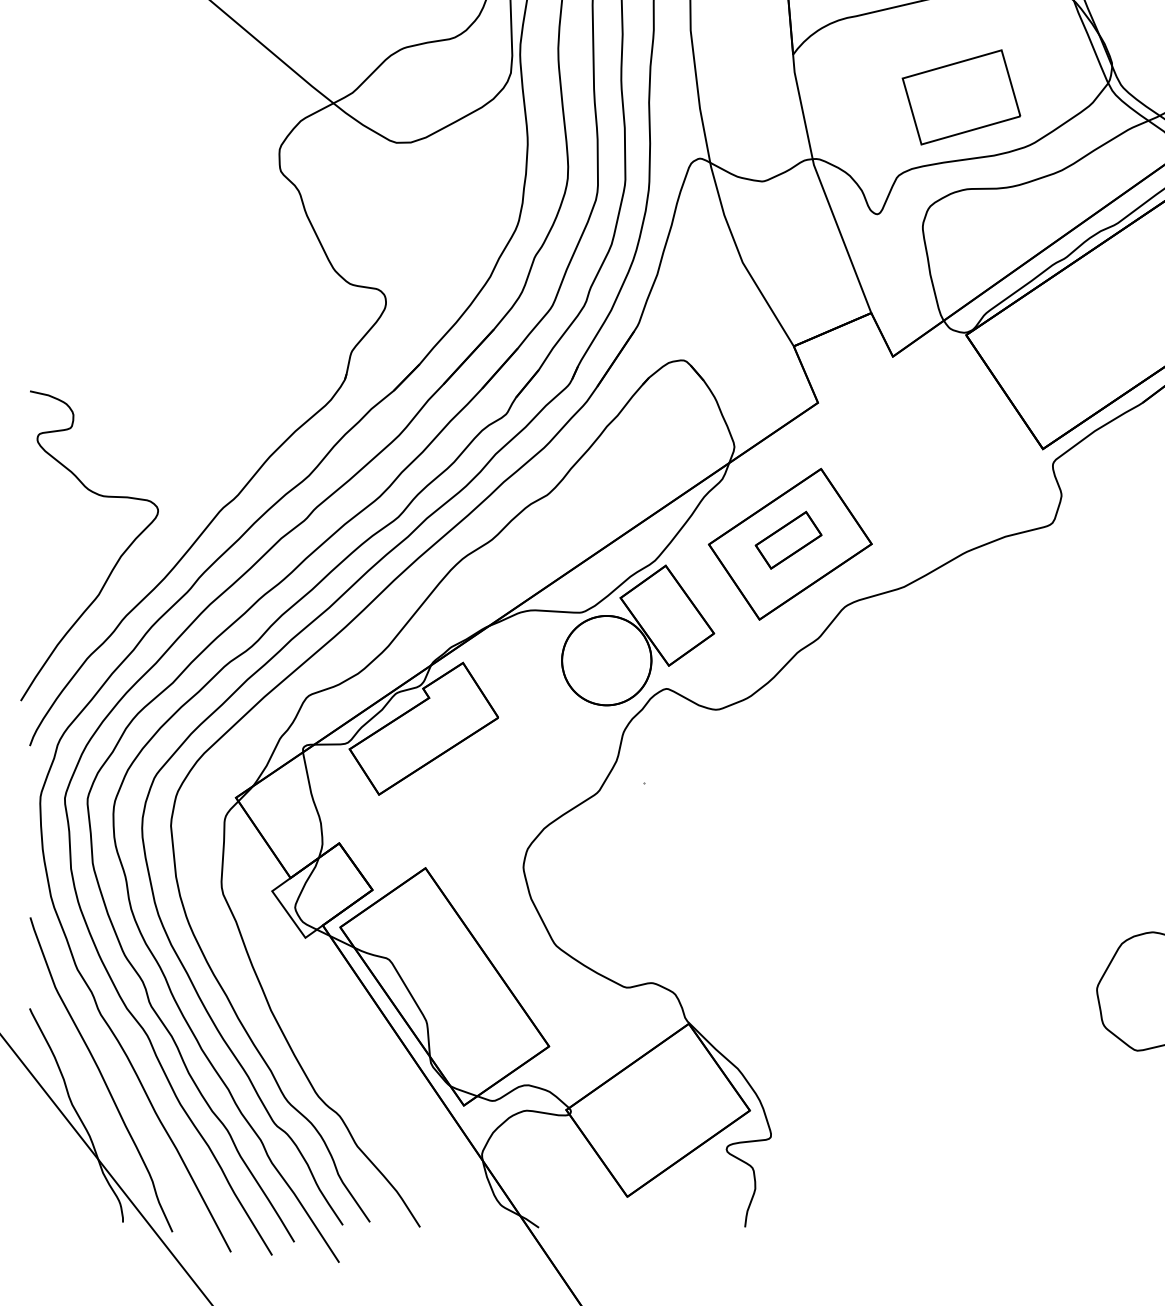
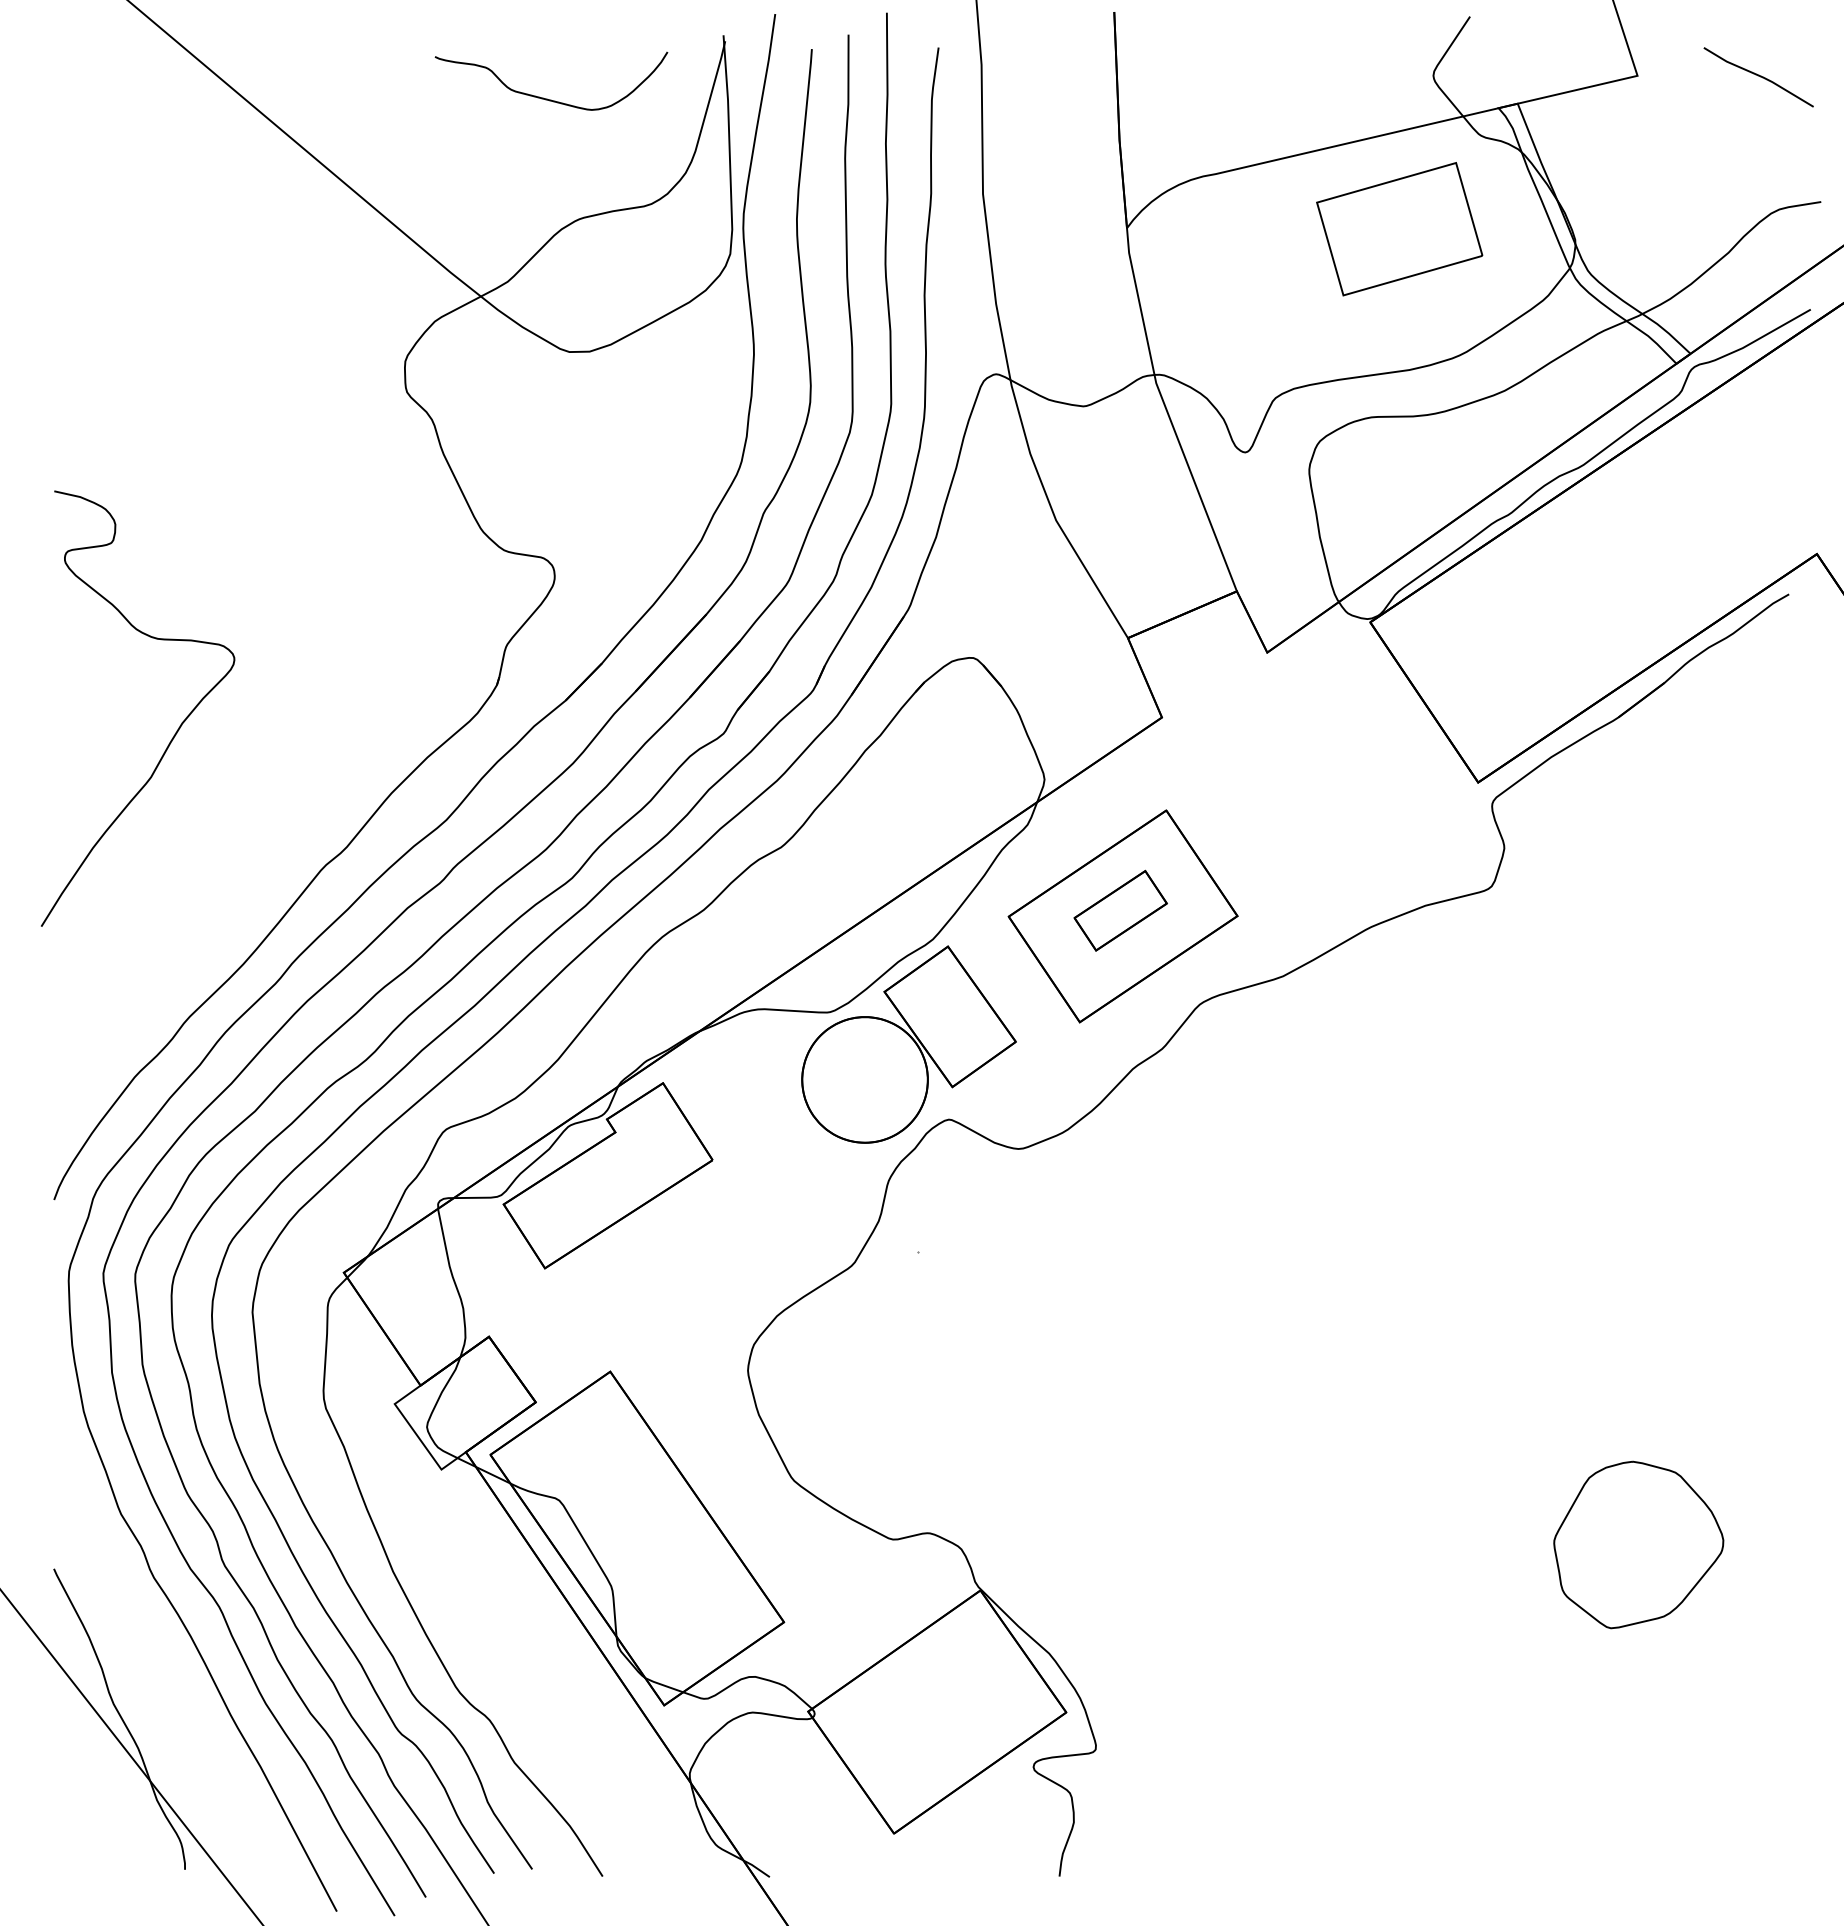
part: (961, 97) -> (1399, 229), moved
curve: (116, 561) -> (176, 730), moved
curve: (101, 1074) -> (154, 1661), removed

